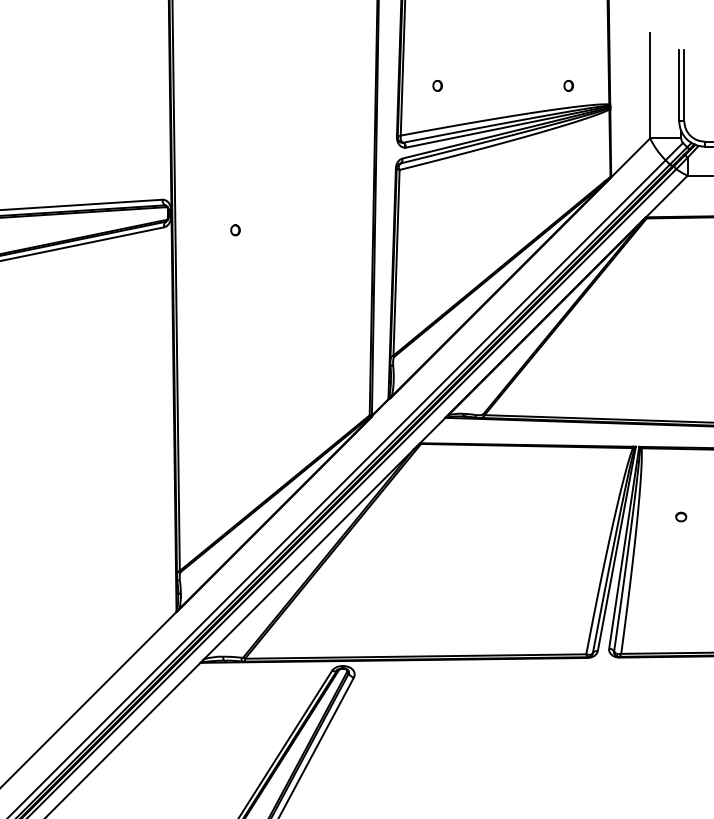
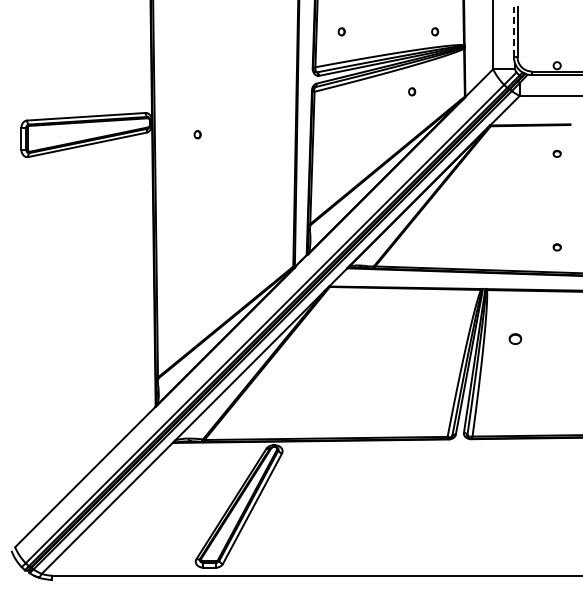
line: (678, 85) -> (513, 31), solid -> dashed
part: (536, 169) -> (412, 91), added
part: (680, 516) -> (514, 338), size x1.6

